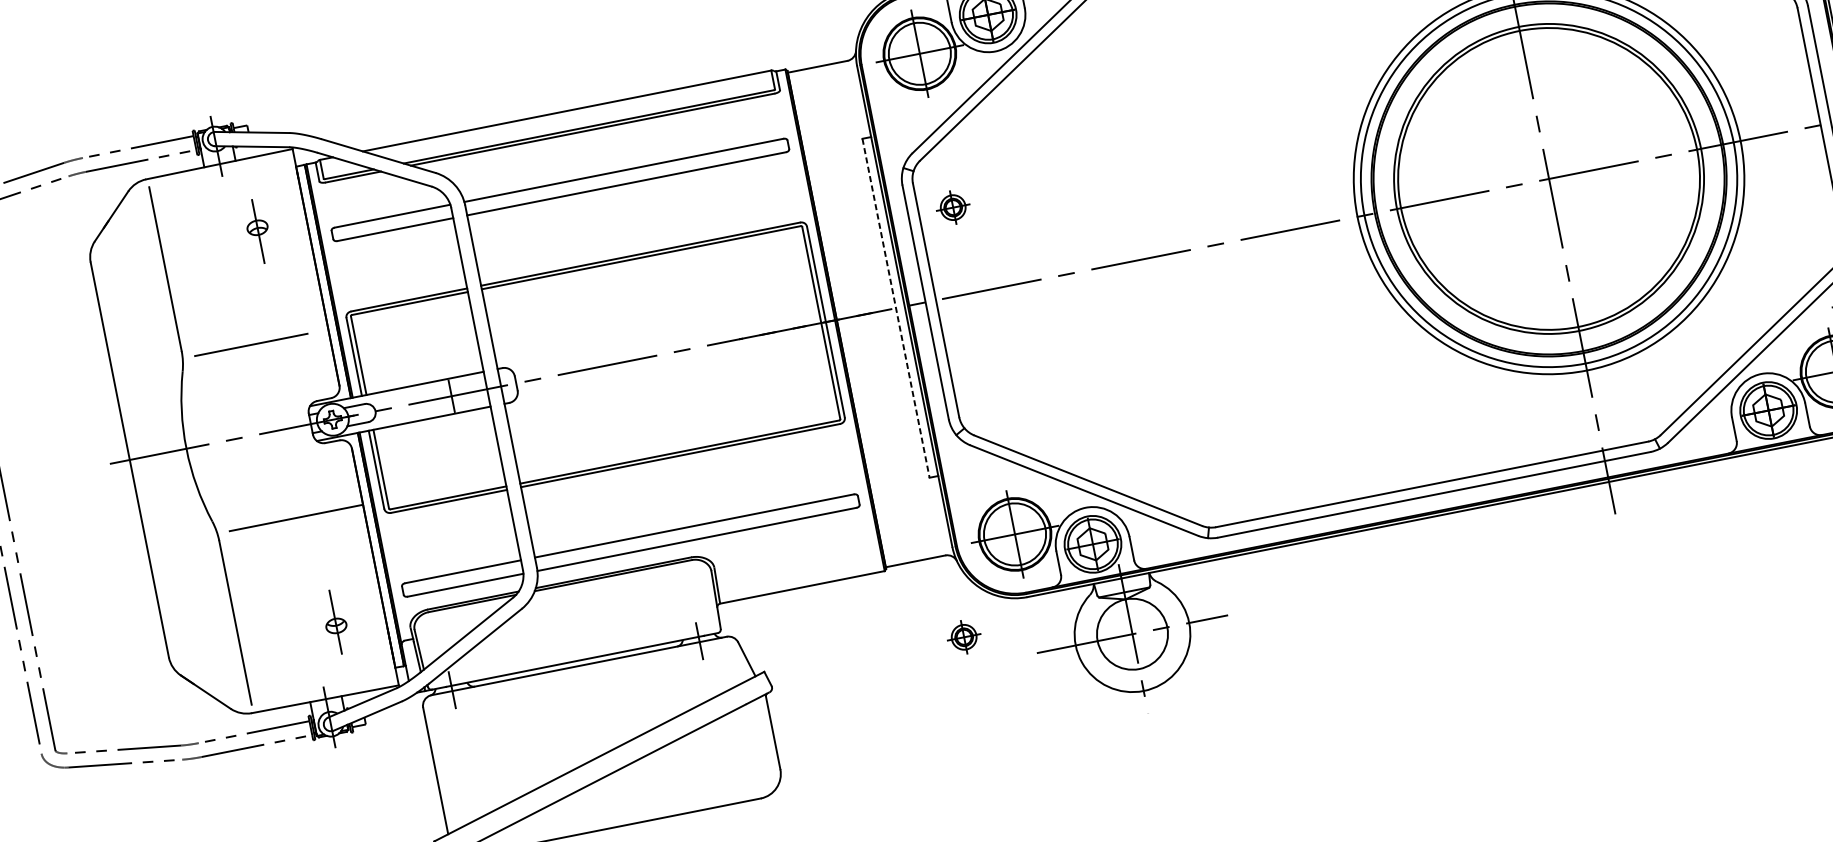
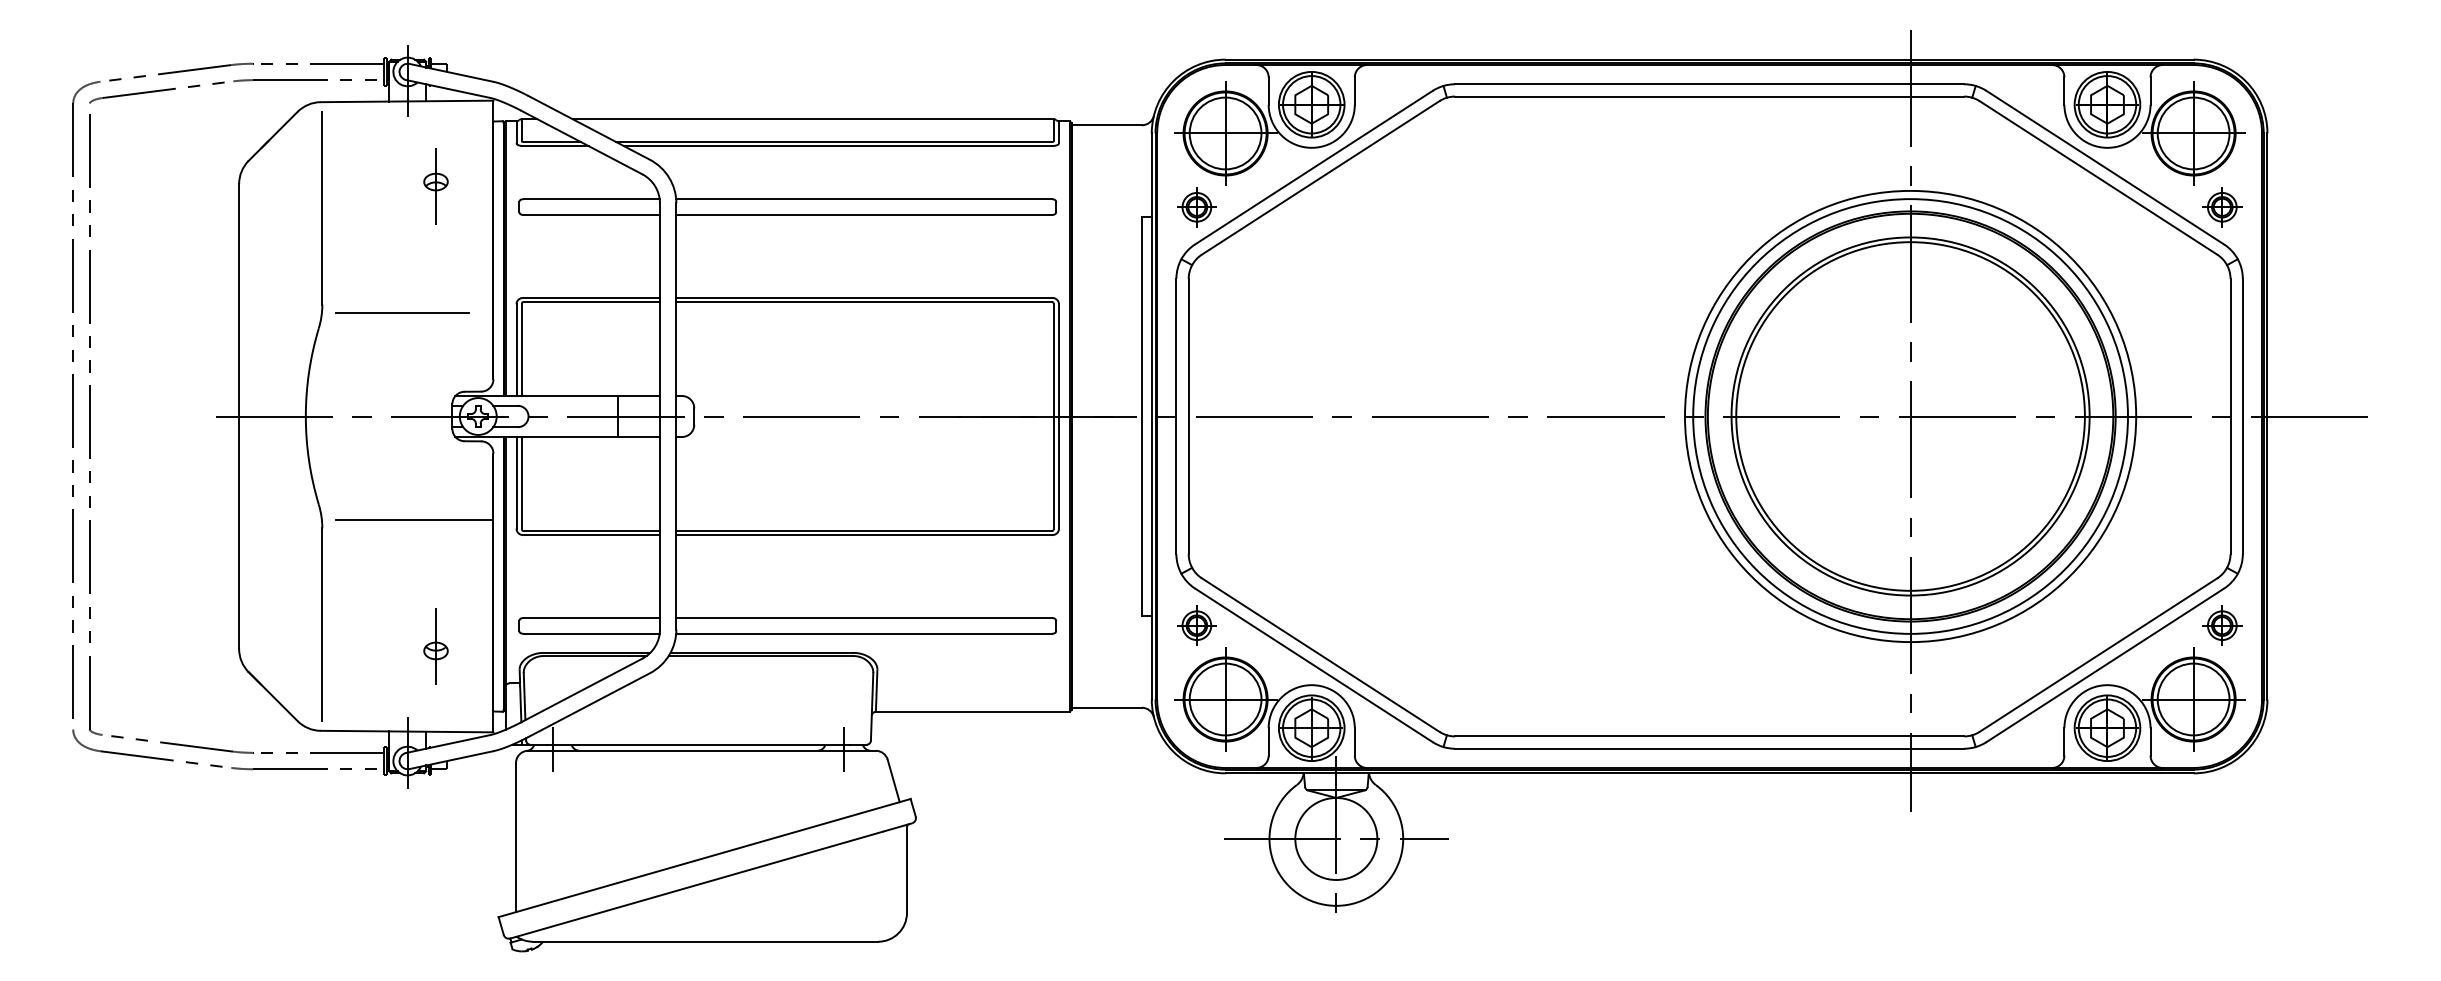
part: (952, 207) -> (1196, 207), moved
line: (896, 308) -> (1141, 416), dashed -> solid
part: (963, 637) -> (1196, 625), moved

